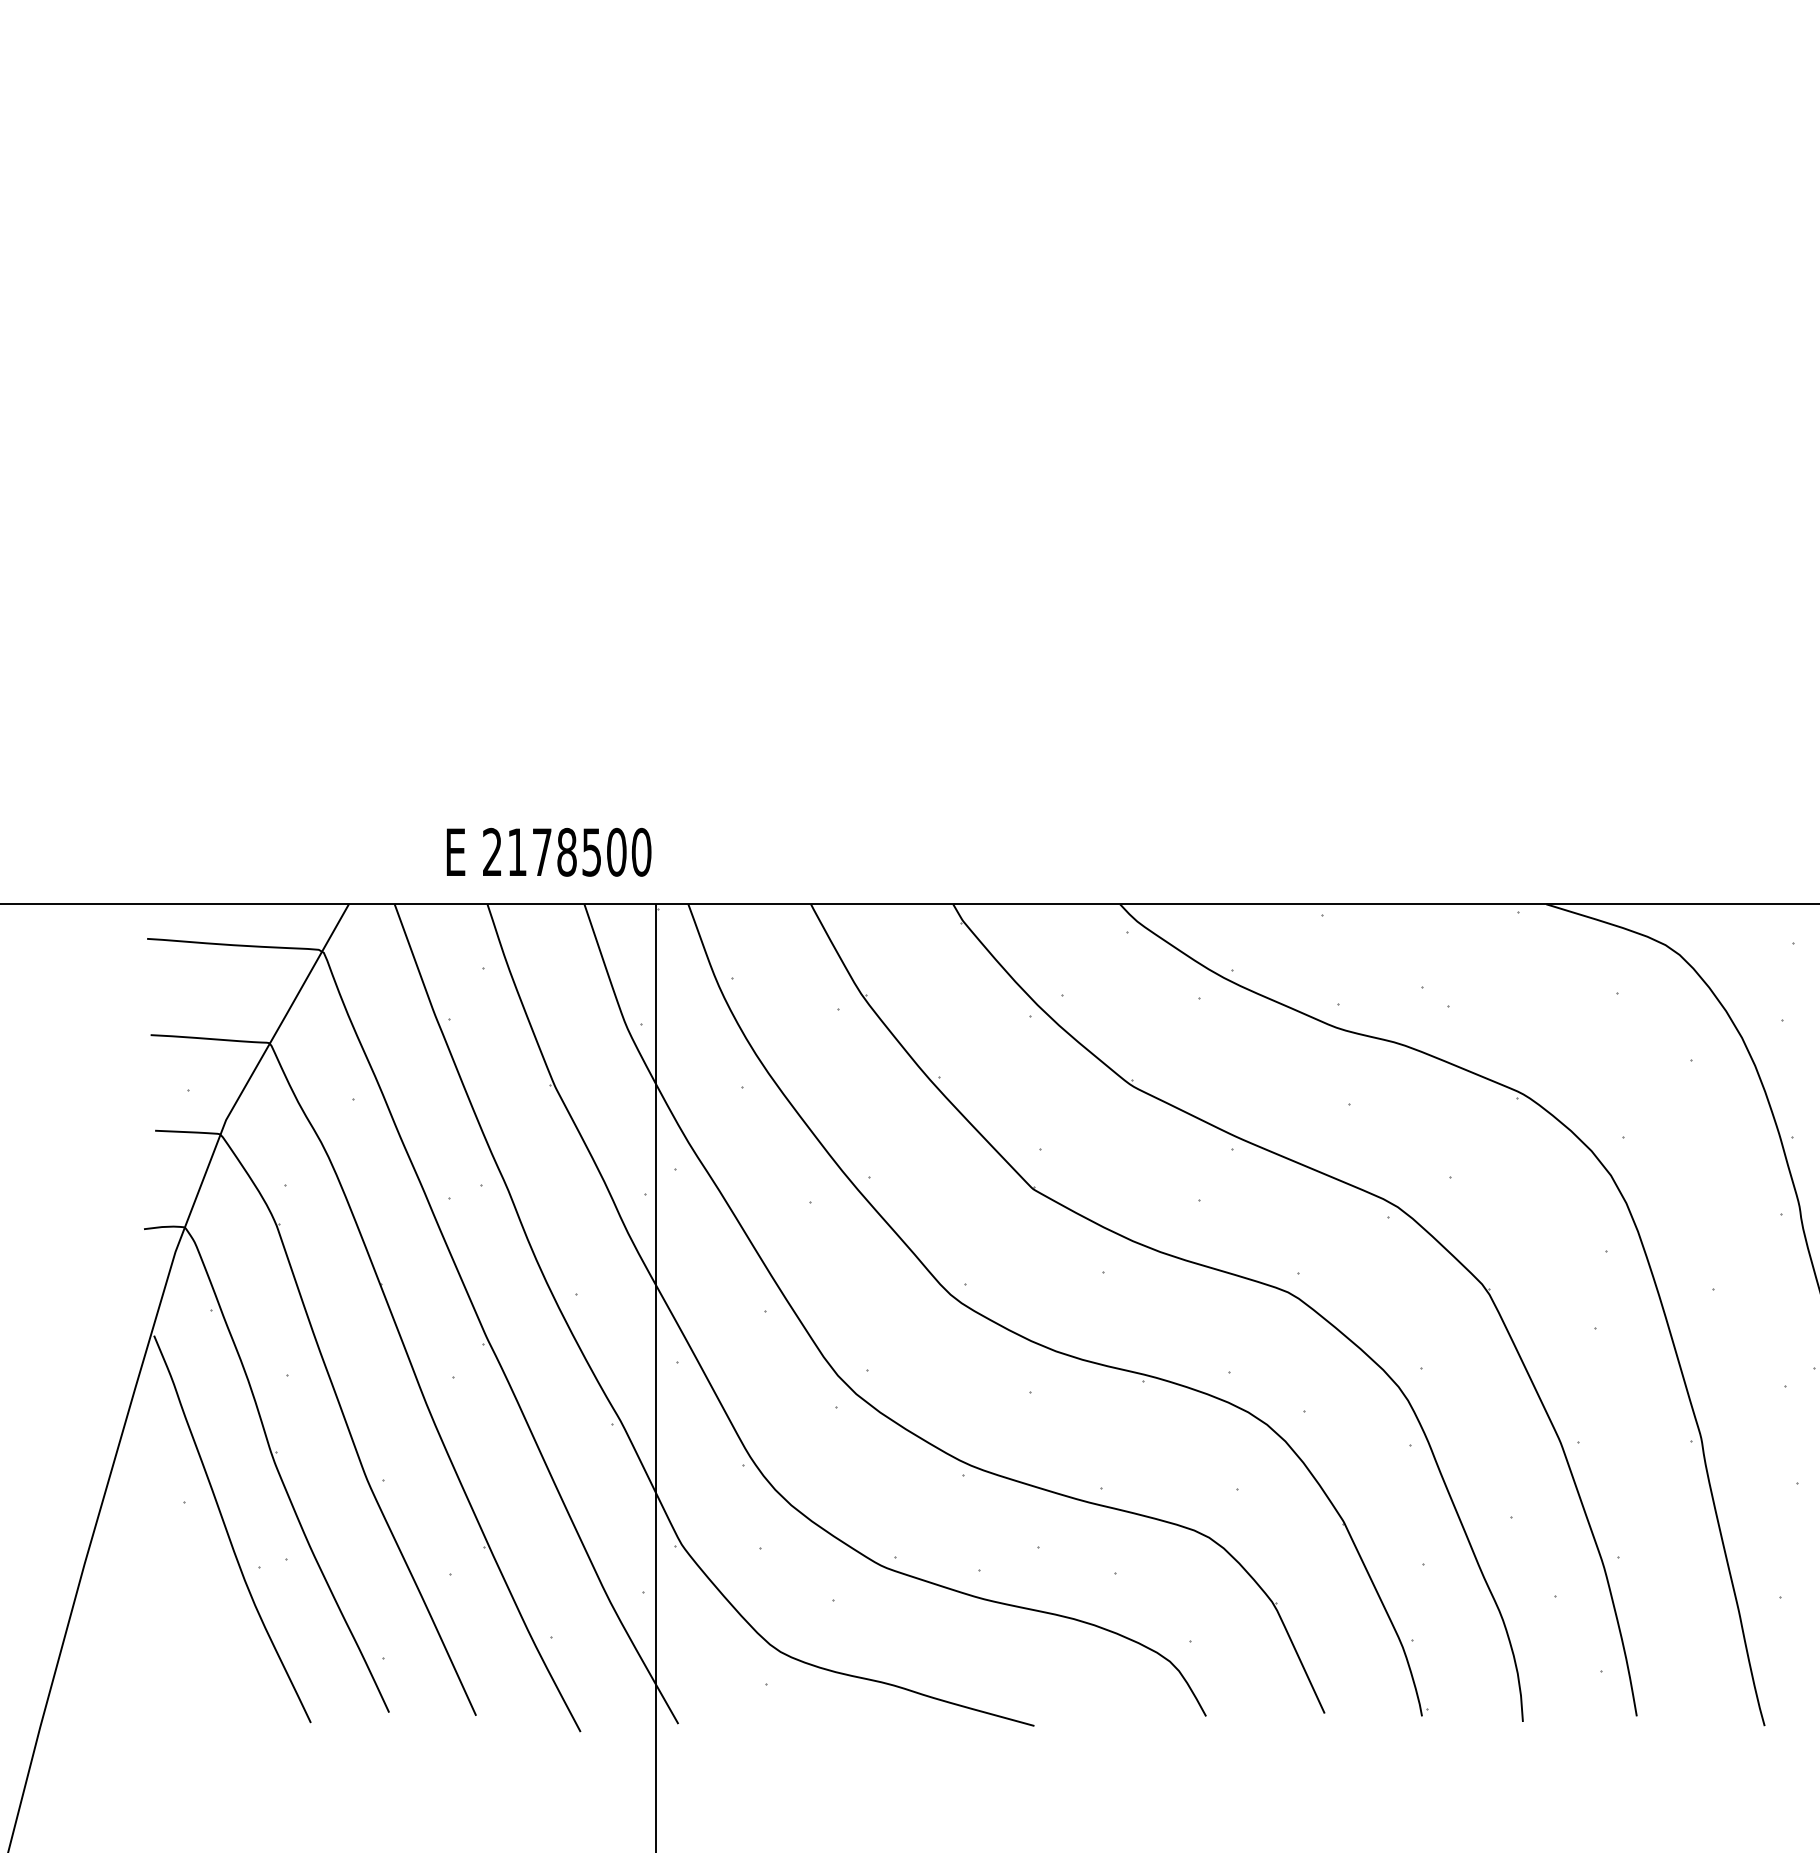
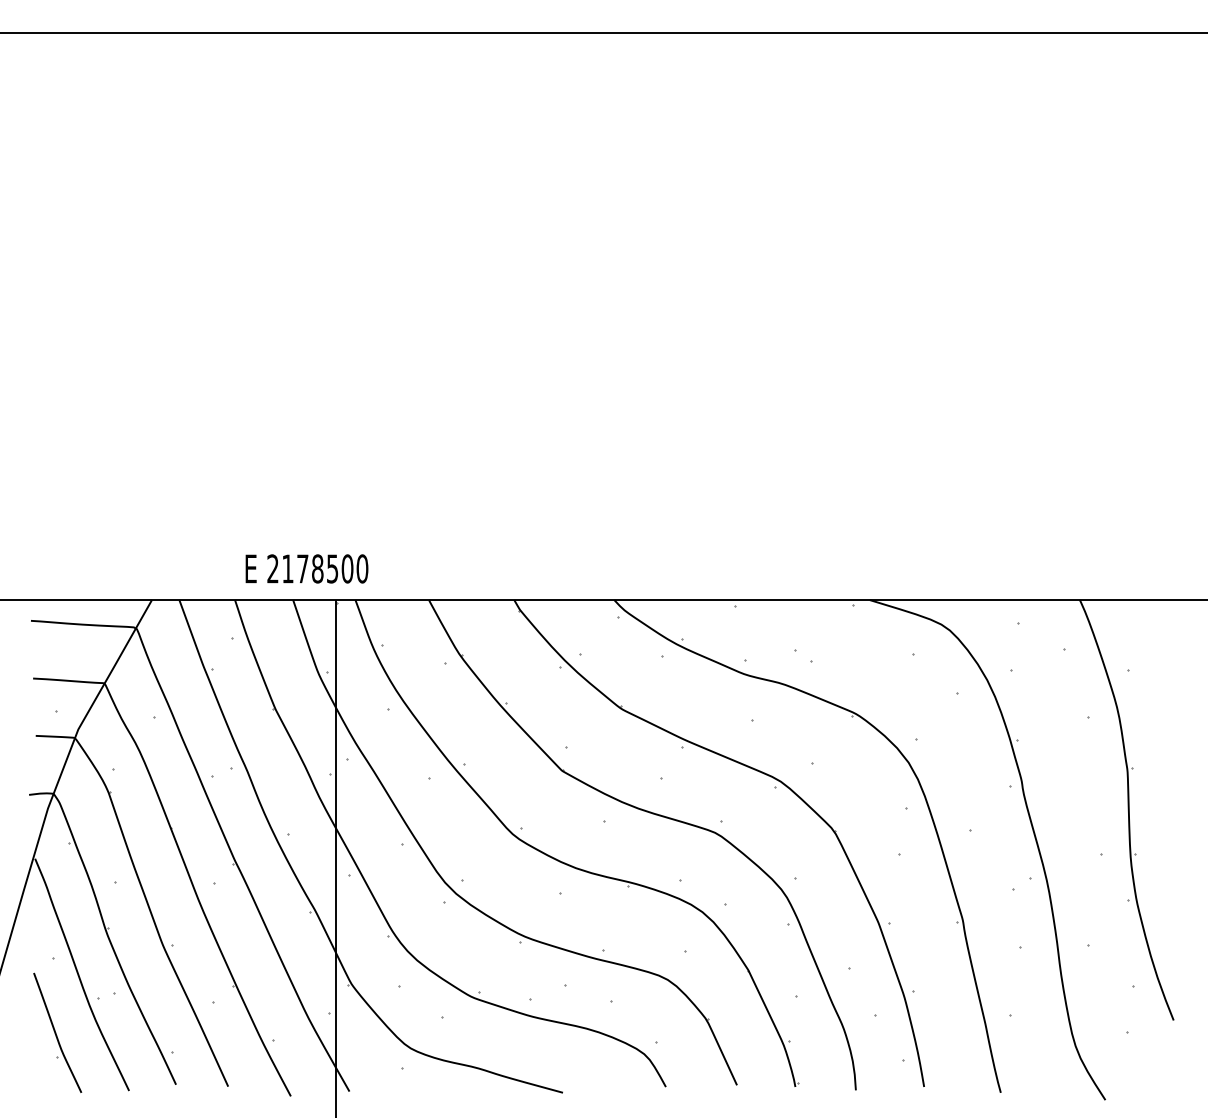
text: (548, 851) -> (306, 568), moved
part: (191, 1625) -> (57, 1032), added

